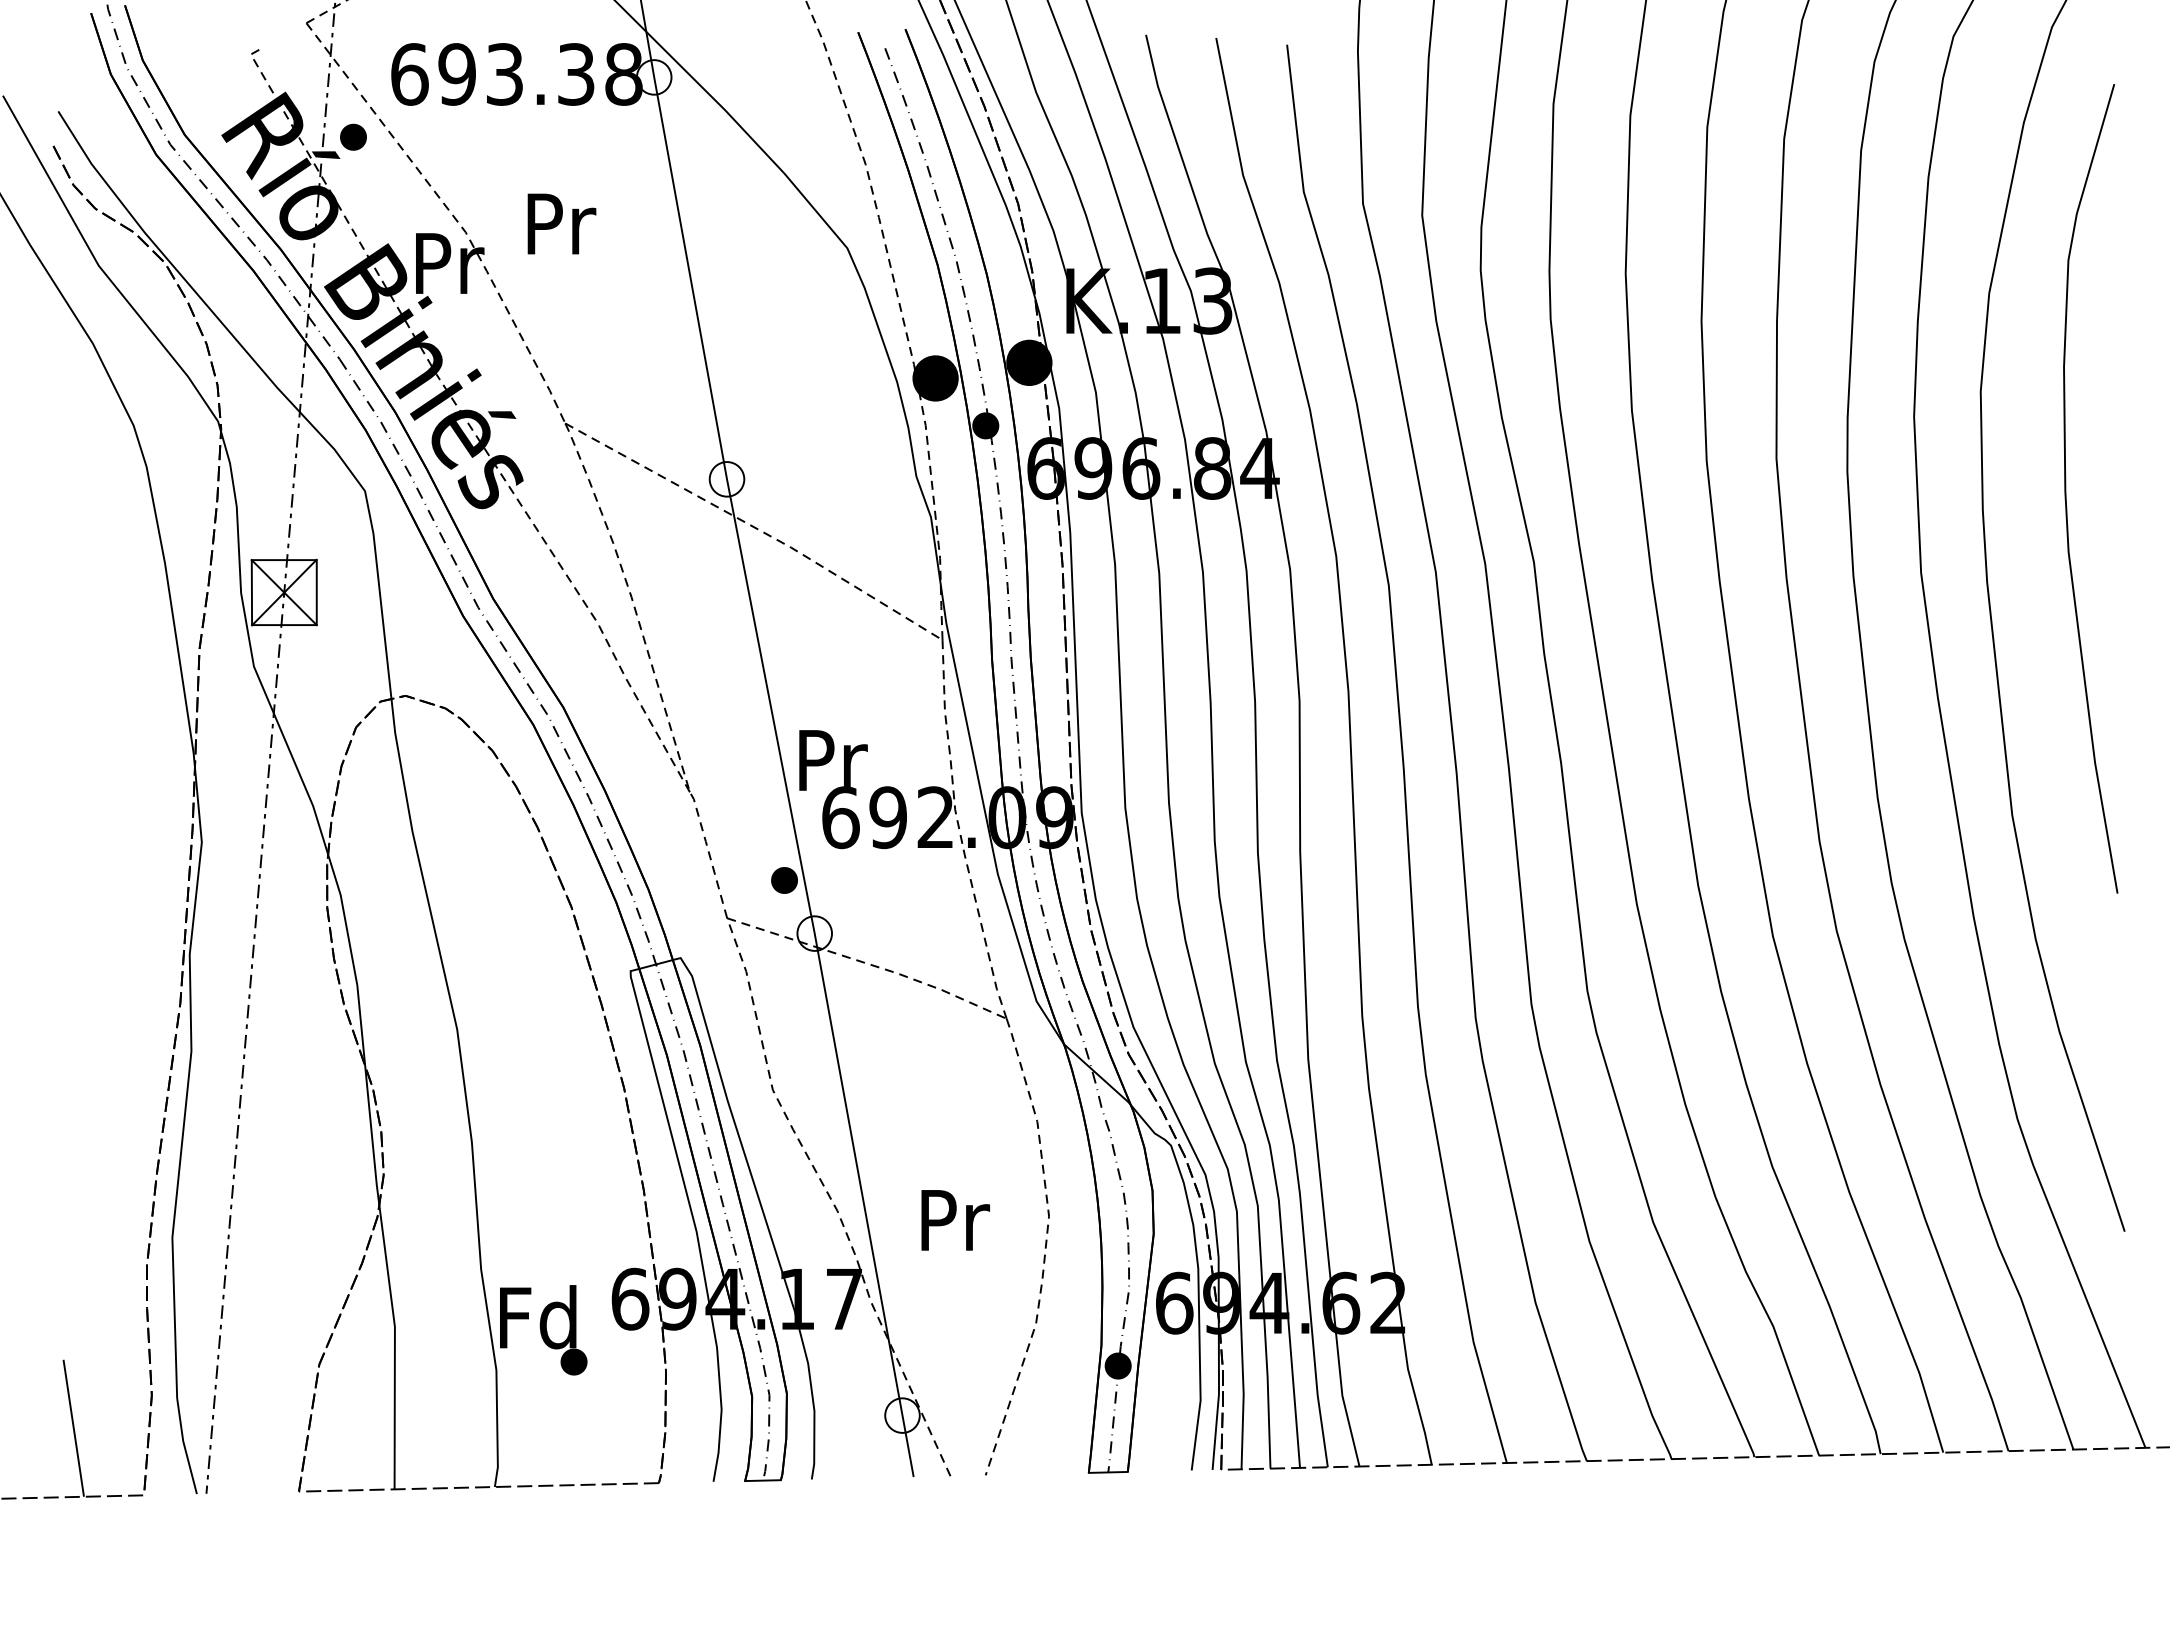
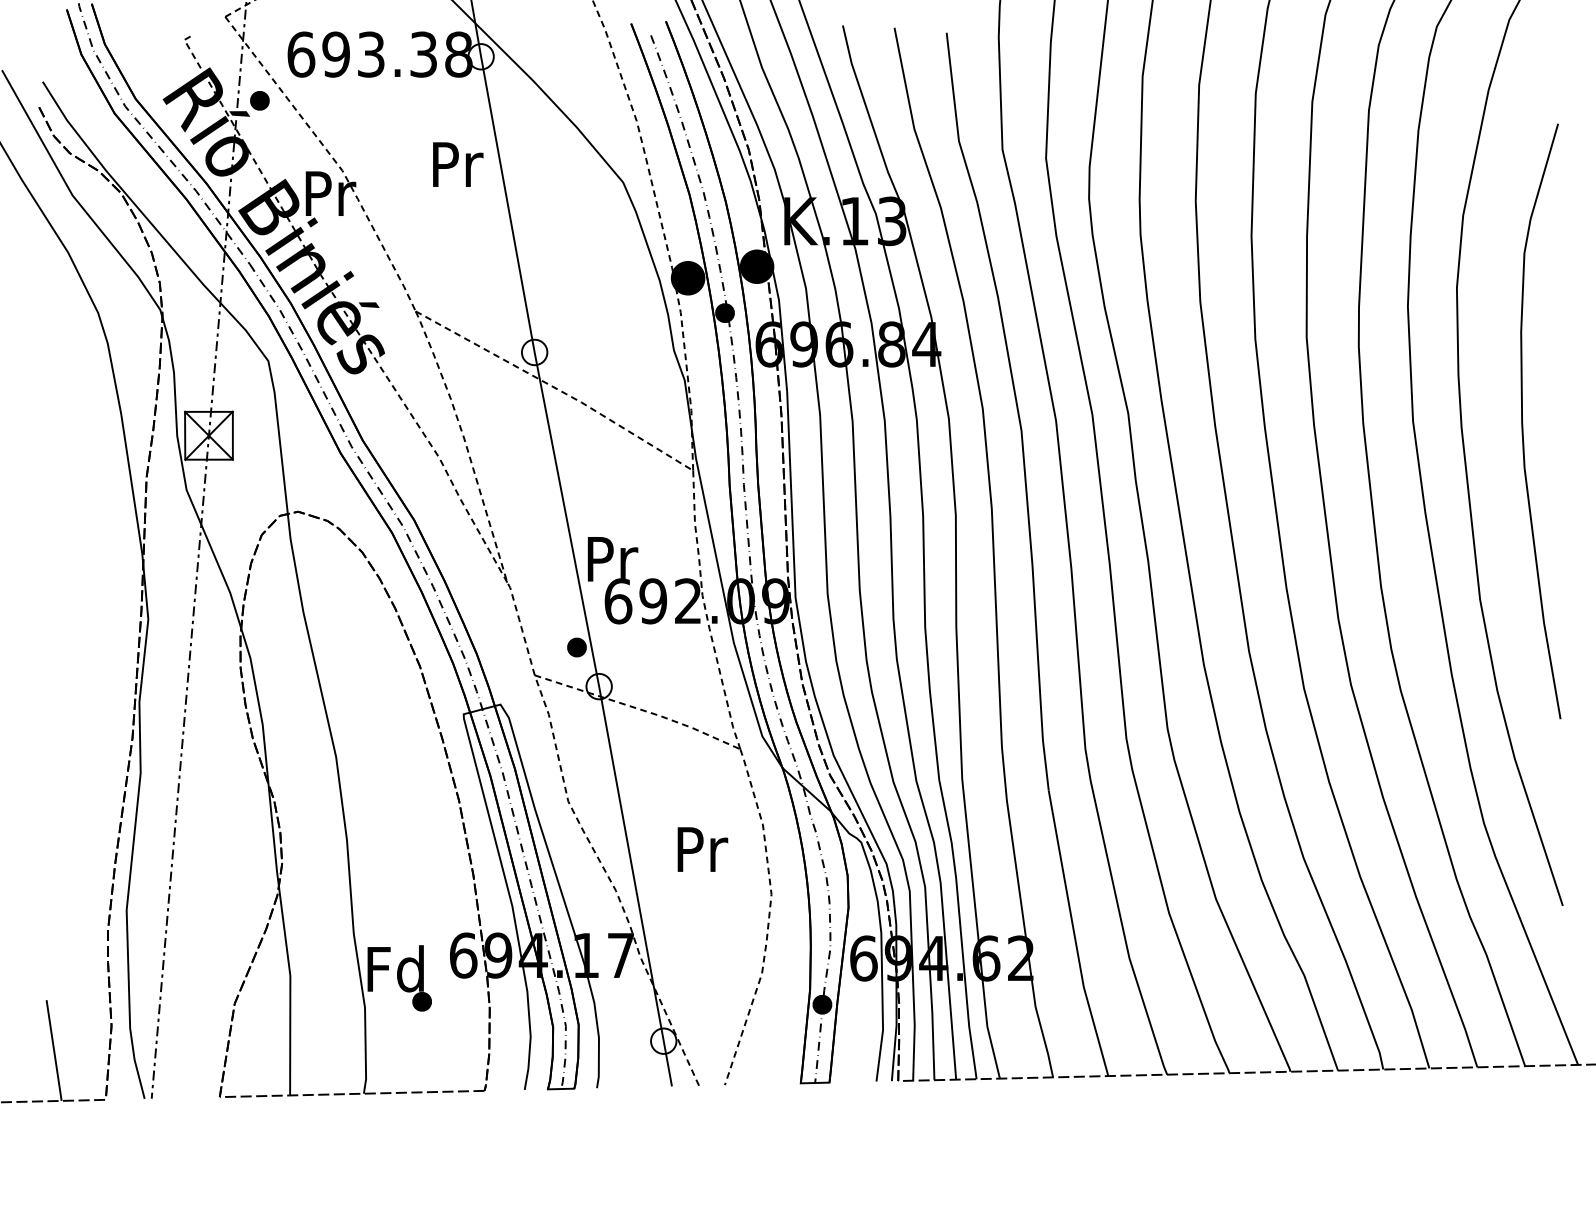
text: (562, 223) -> (458, 164), moved
curve: (2067, 491) -> (1523, 423), moved
text: (955, 1220) -> (702, 849), moved

